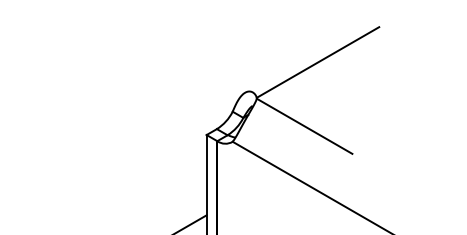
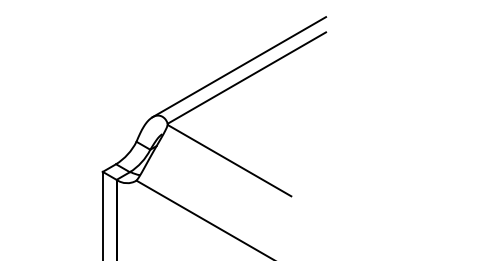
line: (312, 53) -> (239, 66), added

